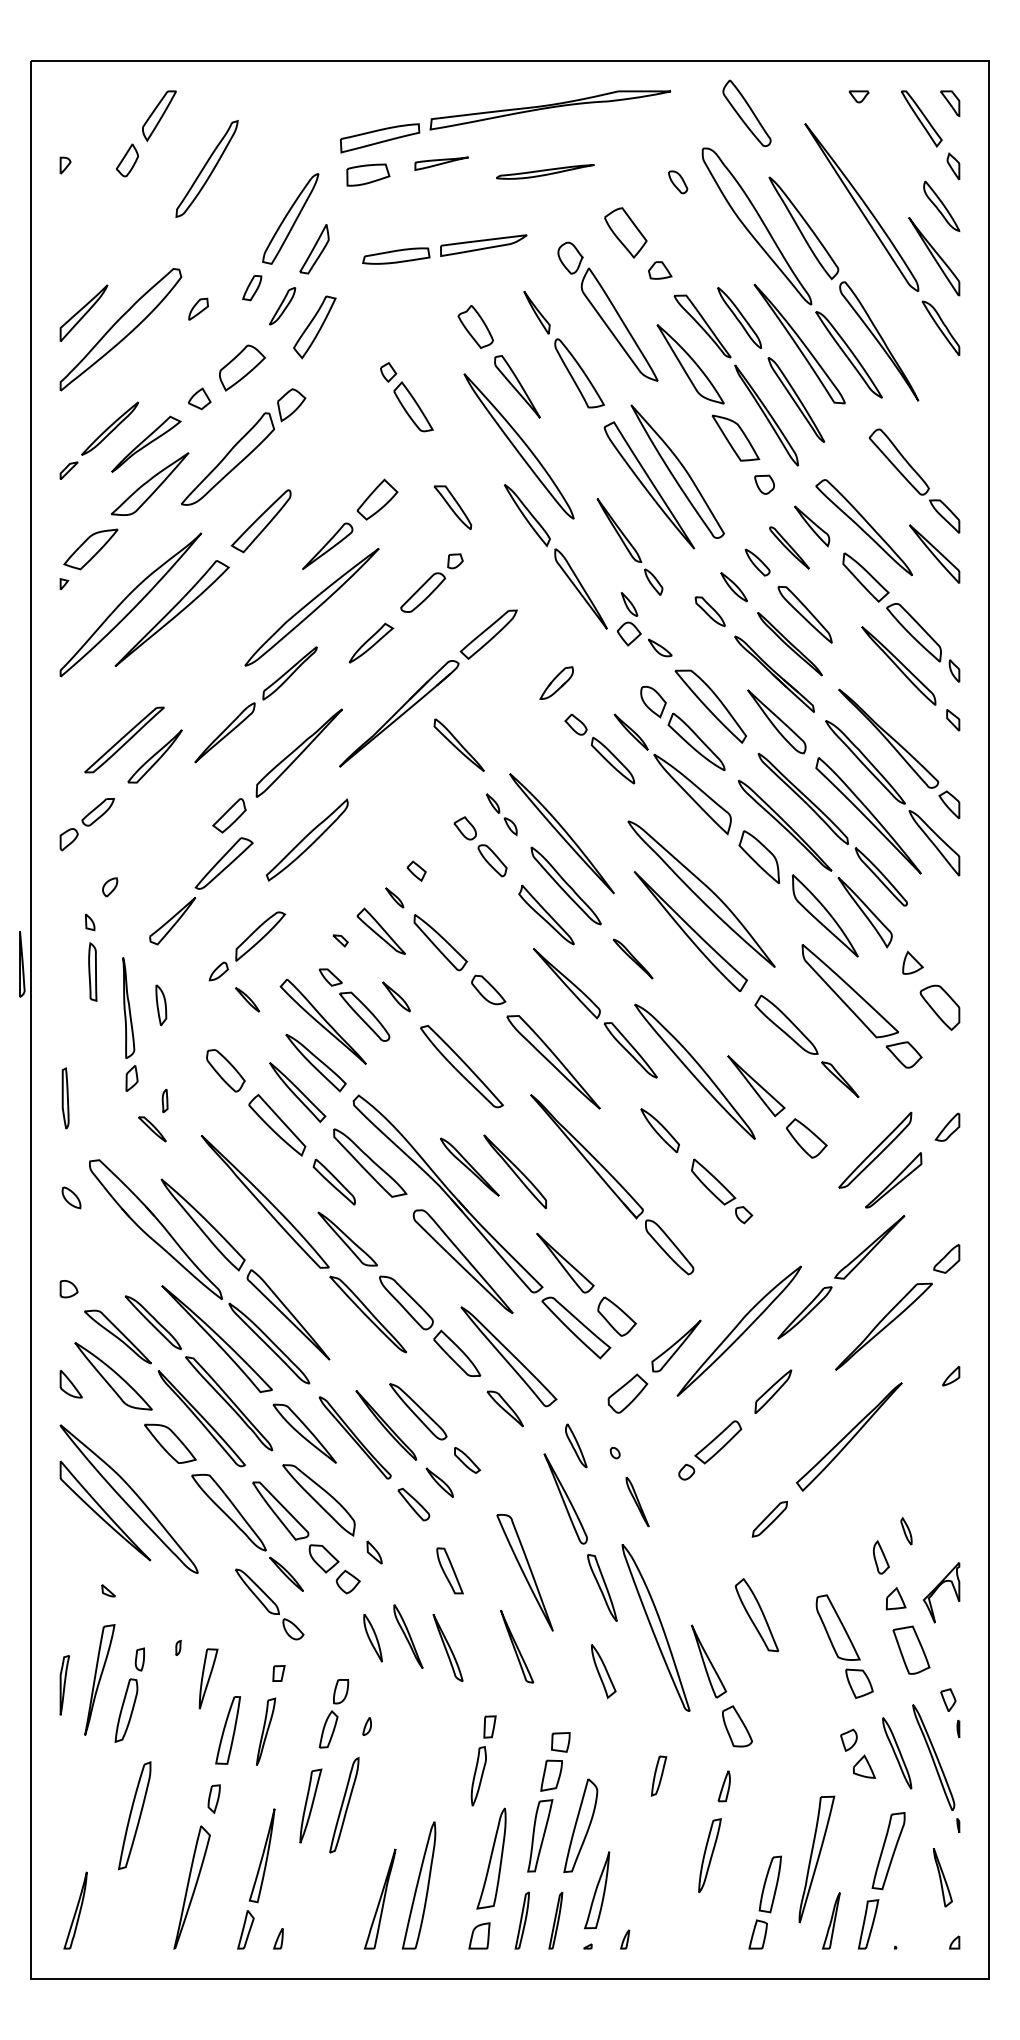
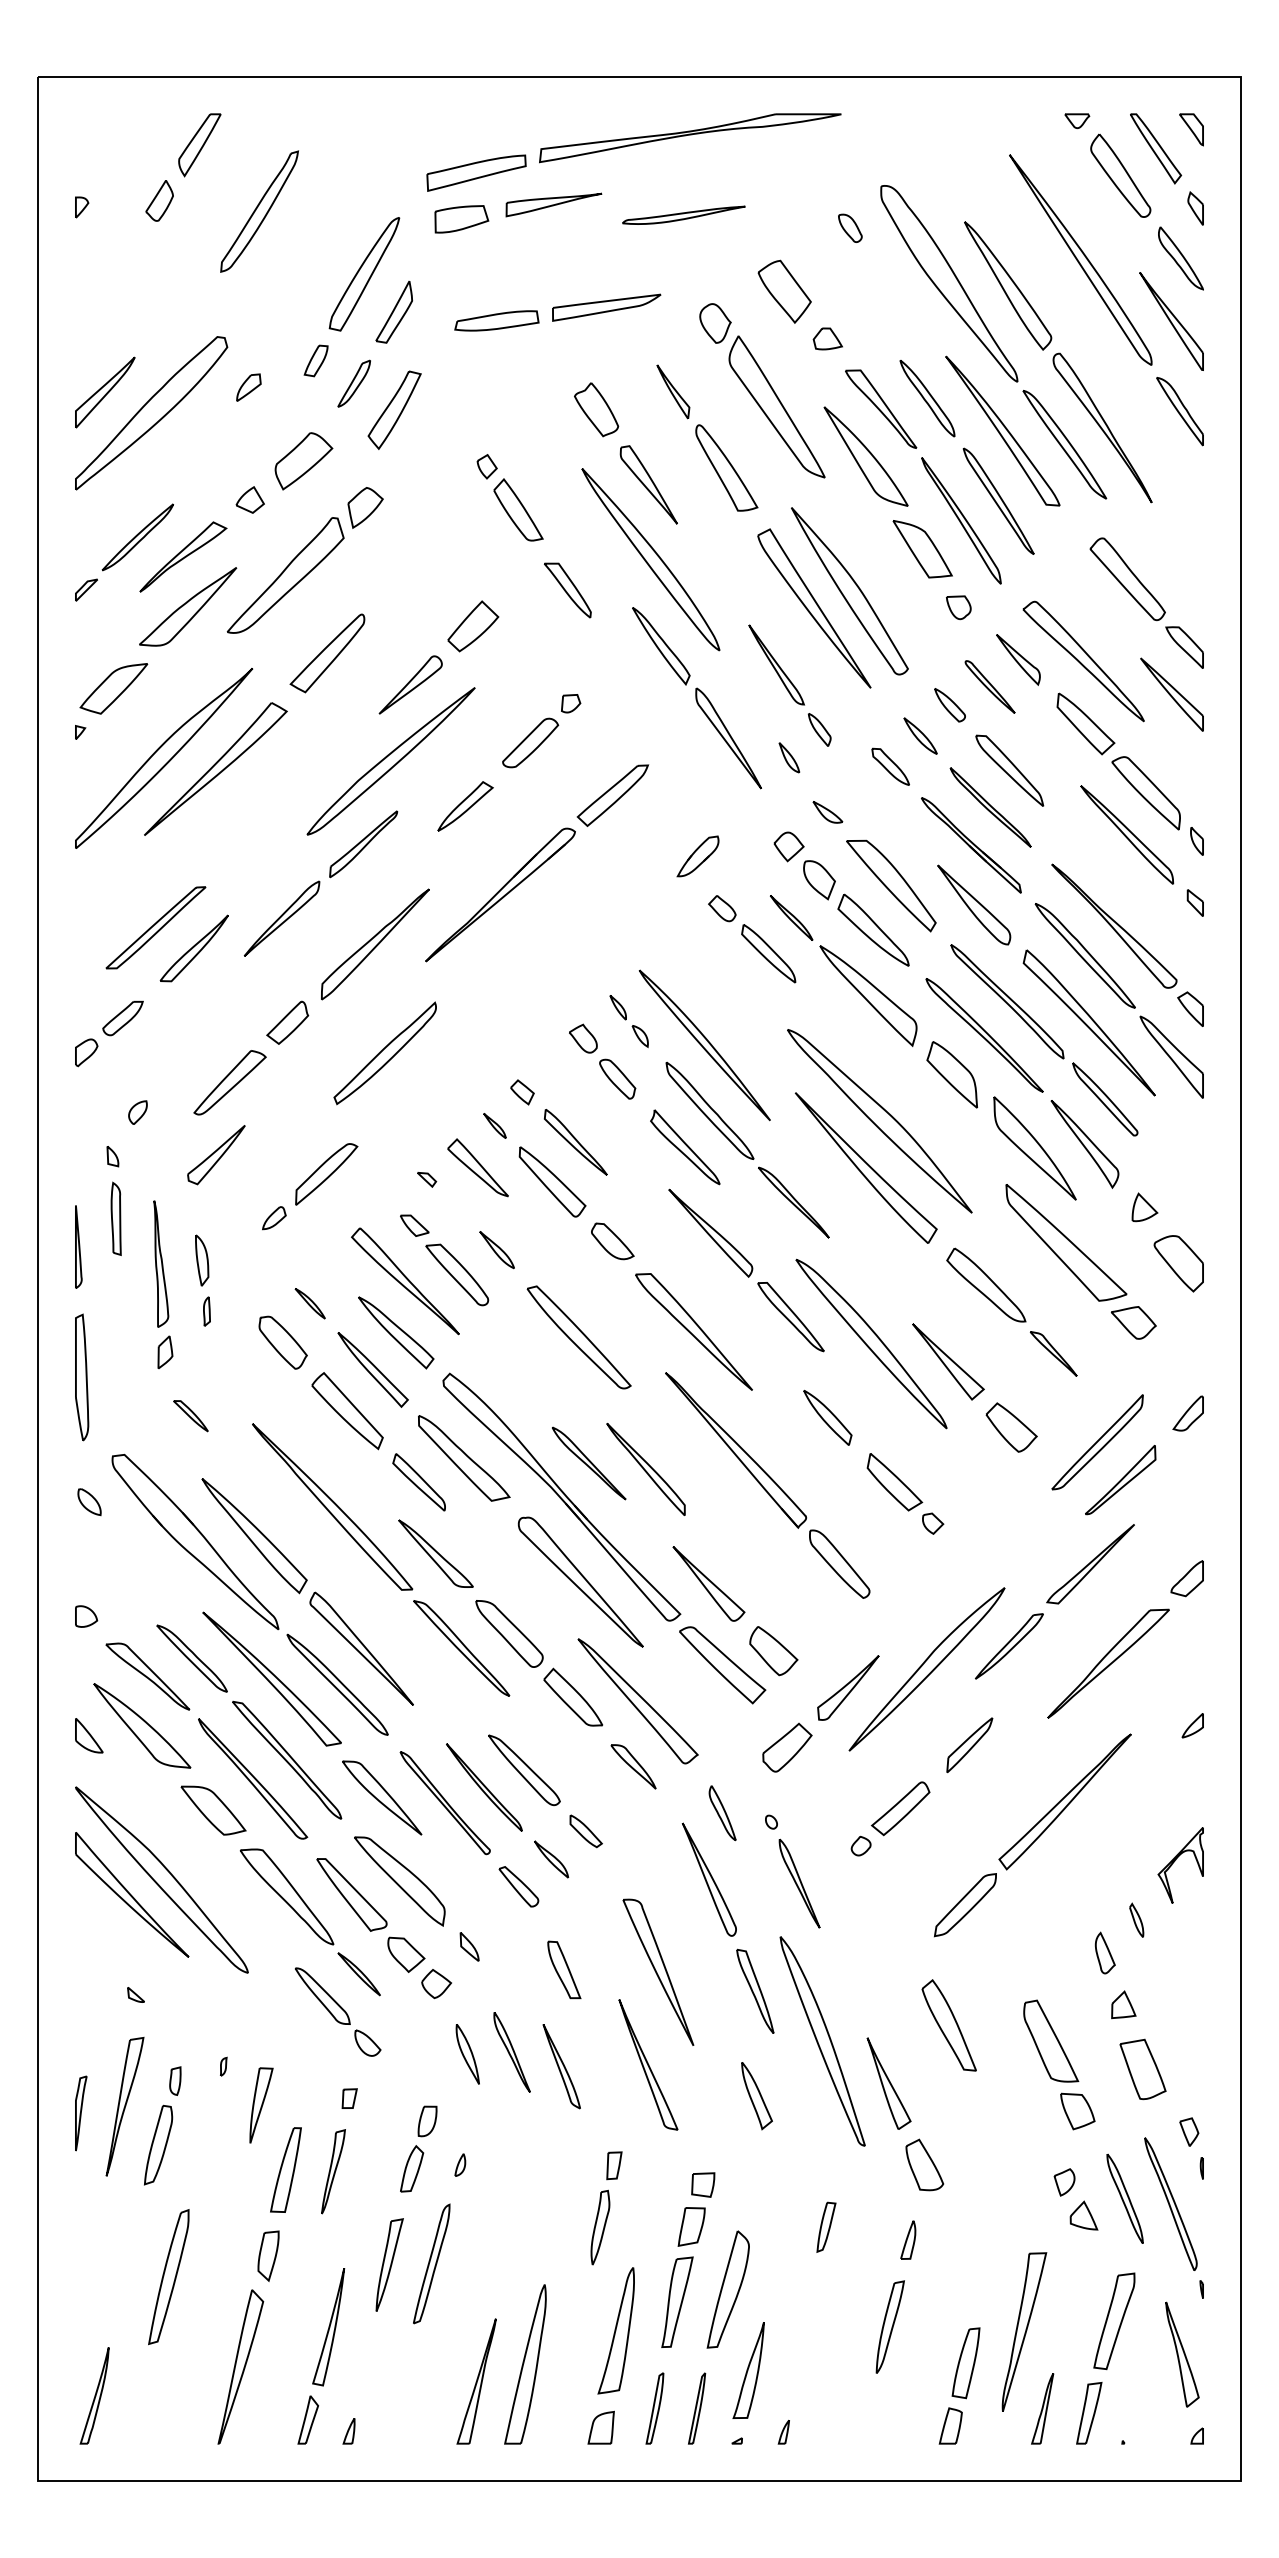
part: (746, 113) -> (1120, 175), moved
part: (441, 163) -> (553, 204), size x1.43
part: (452, 507) -> (567, 590), moved
part: (628, 633) -> (788, 846), moved
part: (458, 745) -> (575, 1142), moved
part: (223, 863) -> (229, 1082), moved
part: (632, 959) -> (793, 1202), size x1.43
part: (22, 963) -> (78, 1246), moved
part: (246, 999) -> (309, 1303), moved
part: (65, 1098) -> (82, 1377), size x1.67
part: (164, 1100) -> (206, 1311), moved
part: (637, 1501) -> (799, 1883), size x1.43
part: (769, 1519) -> (965, 1905), size x1.43
part: (937, 1589) -> (1175, 1861), moved
part: (517, 1646) -> (648, 2064), size x1.43
part: (214, 1798) -> (268, 2255), size x1.43
part: (942, 1877) -> (1182, 2354), size x1.43

